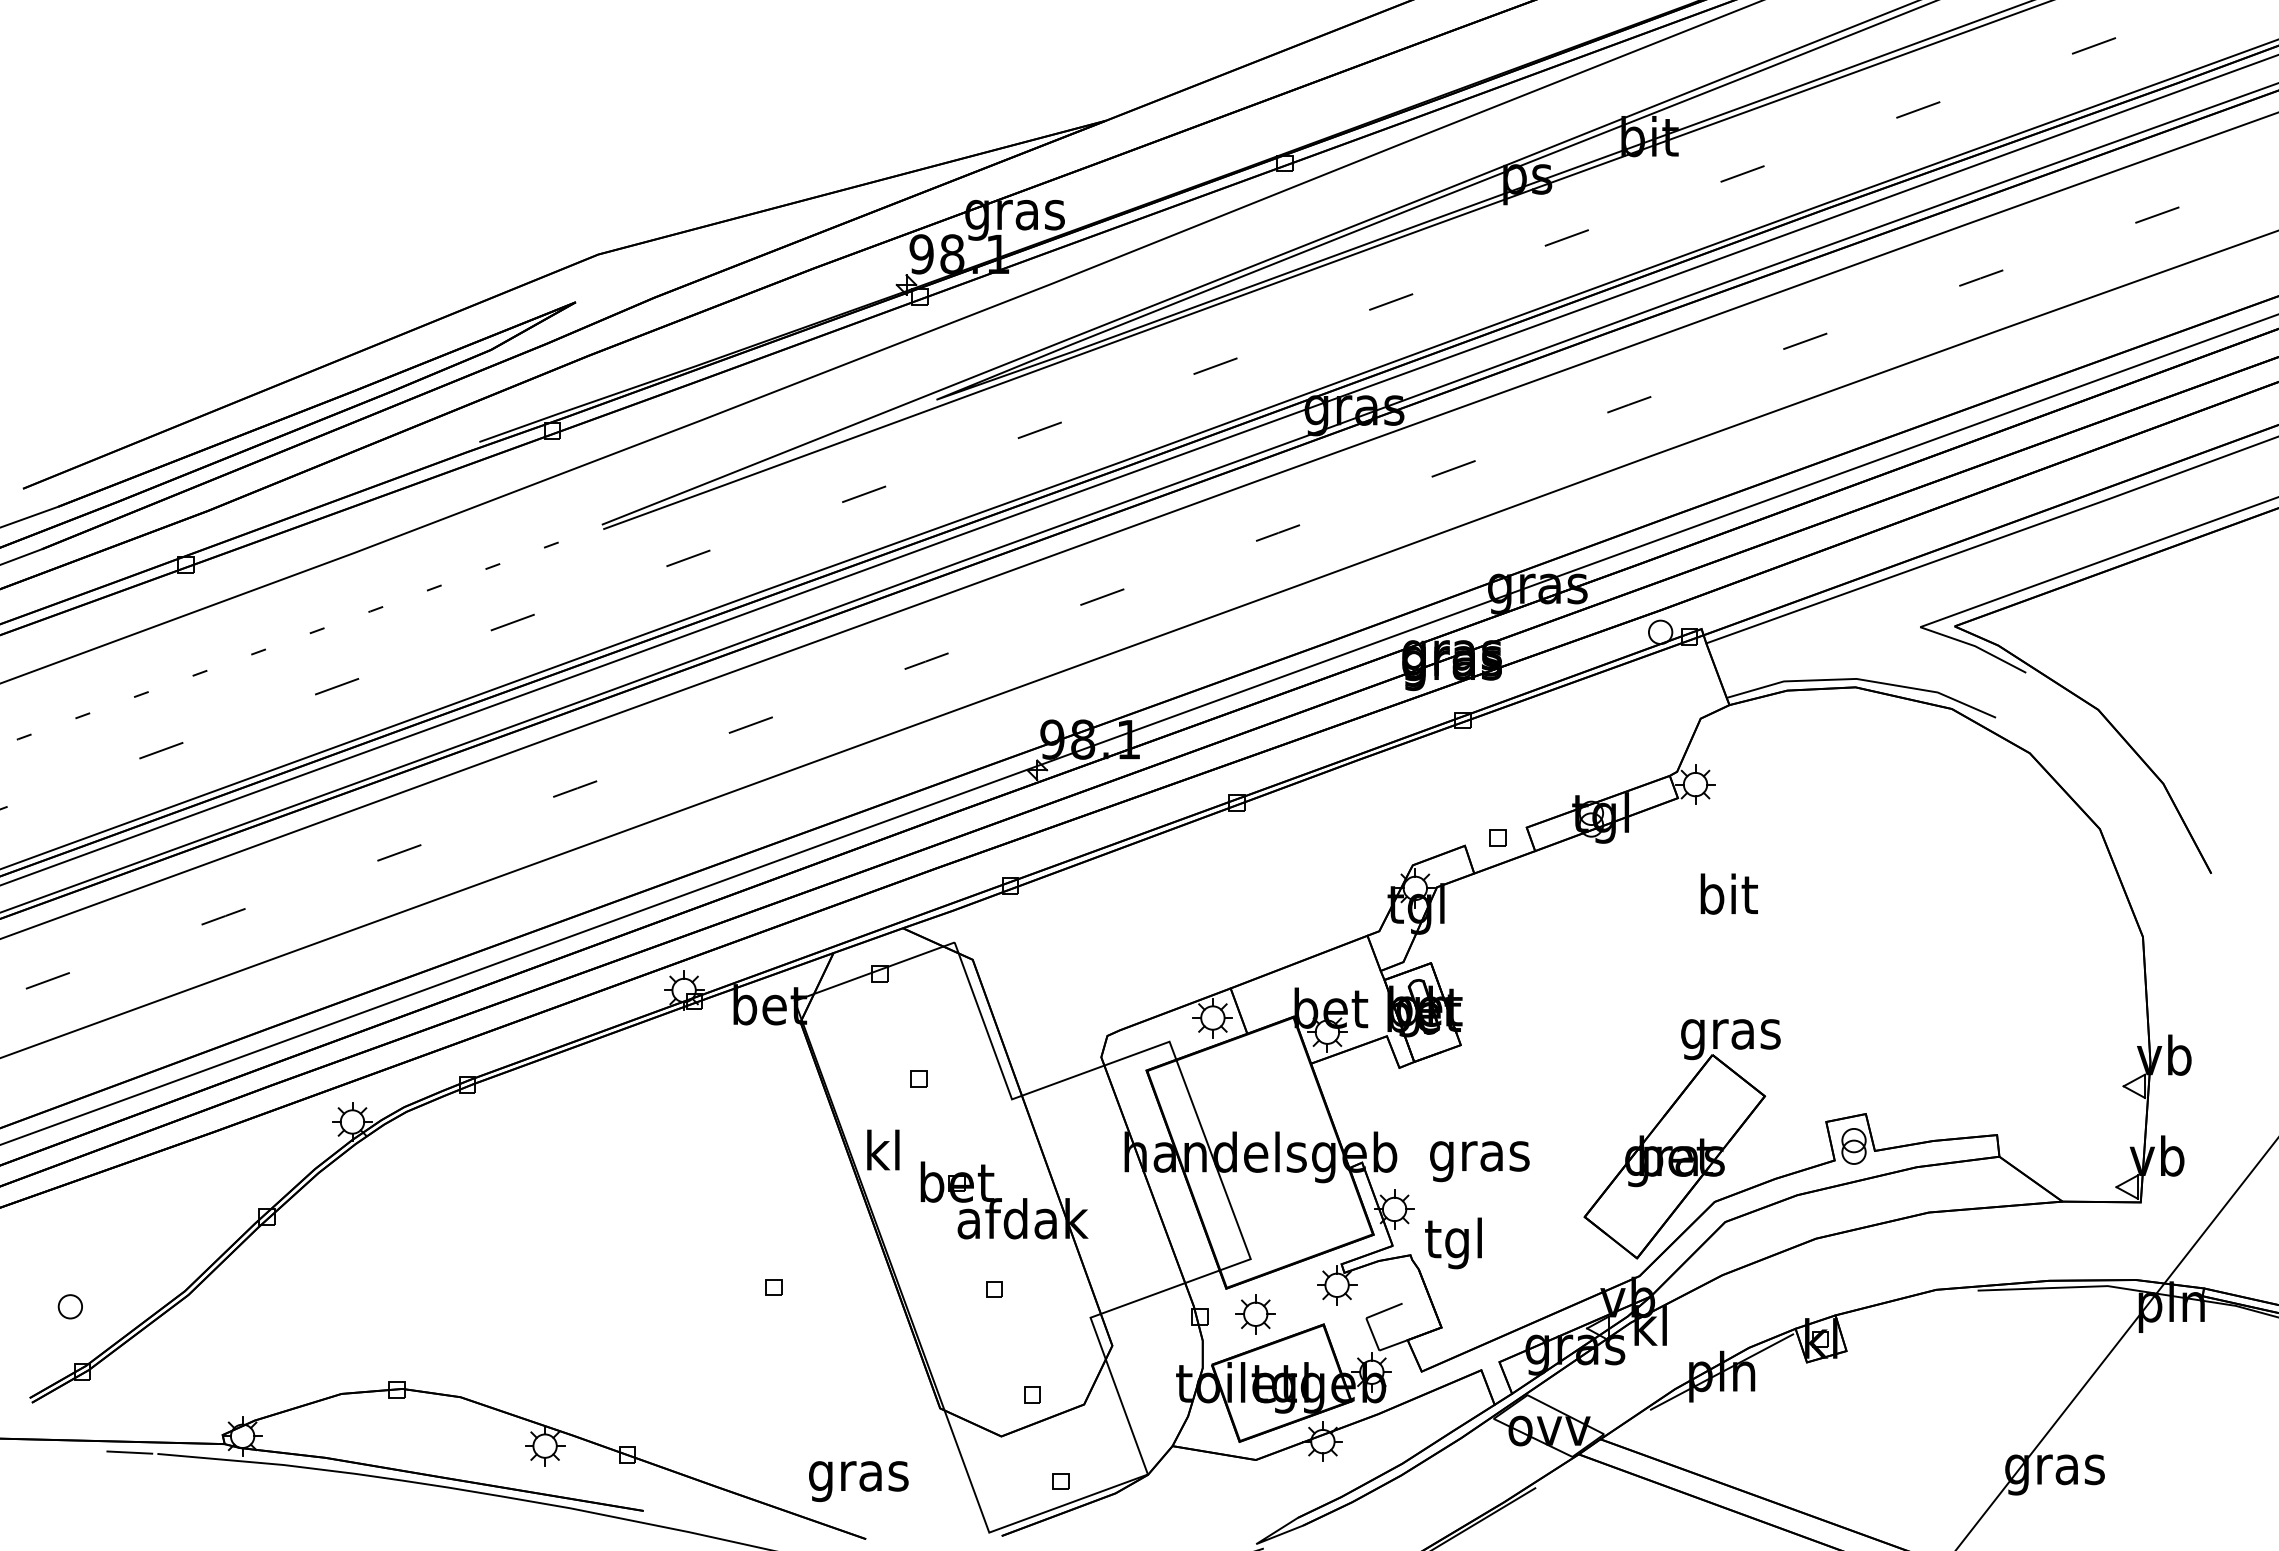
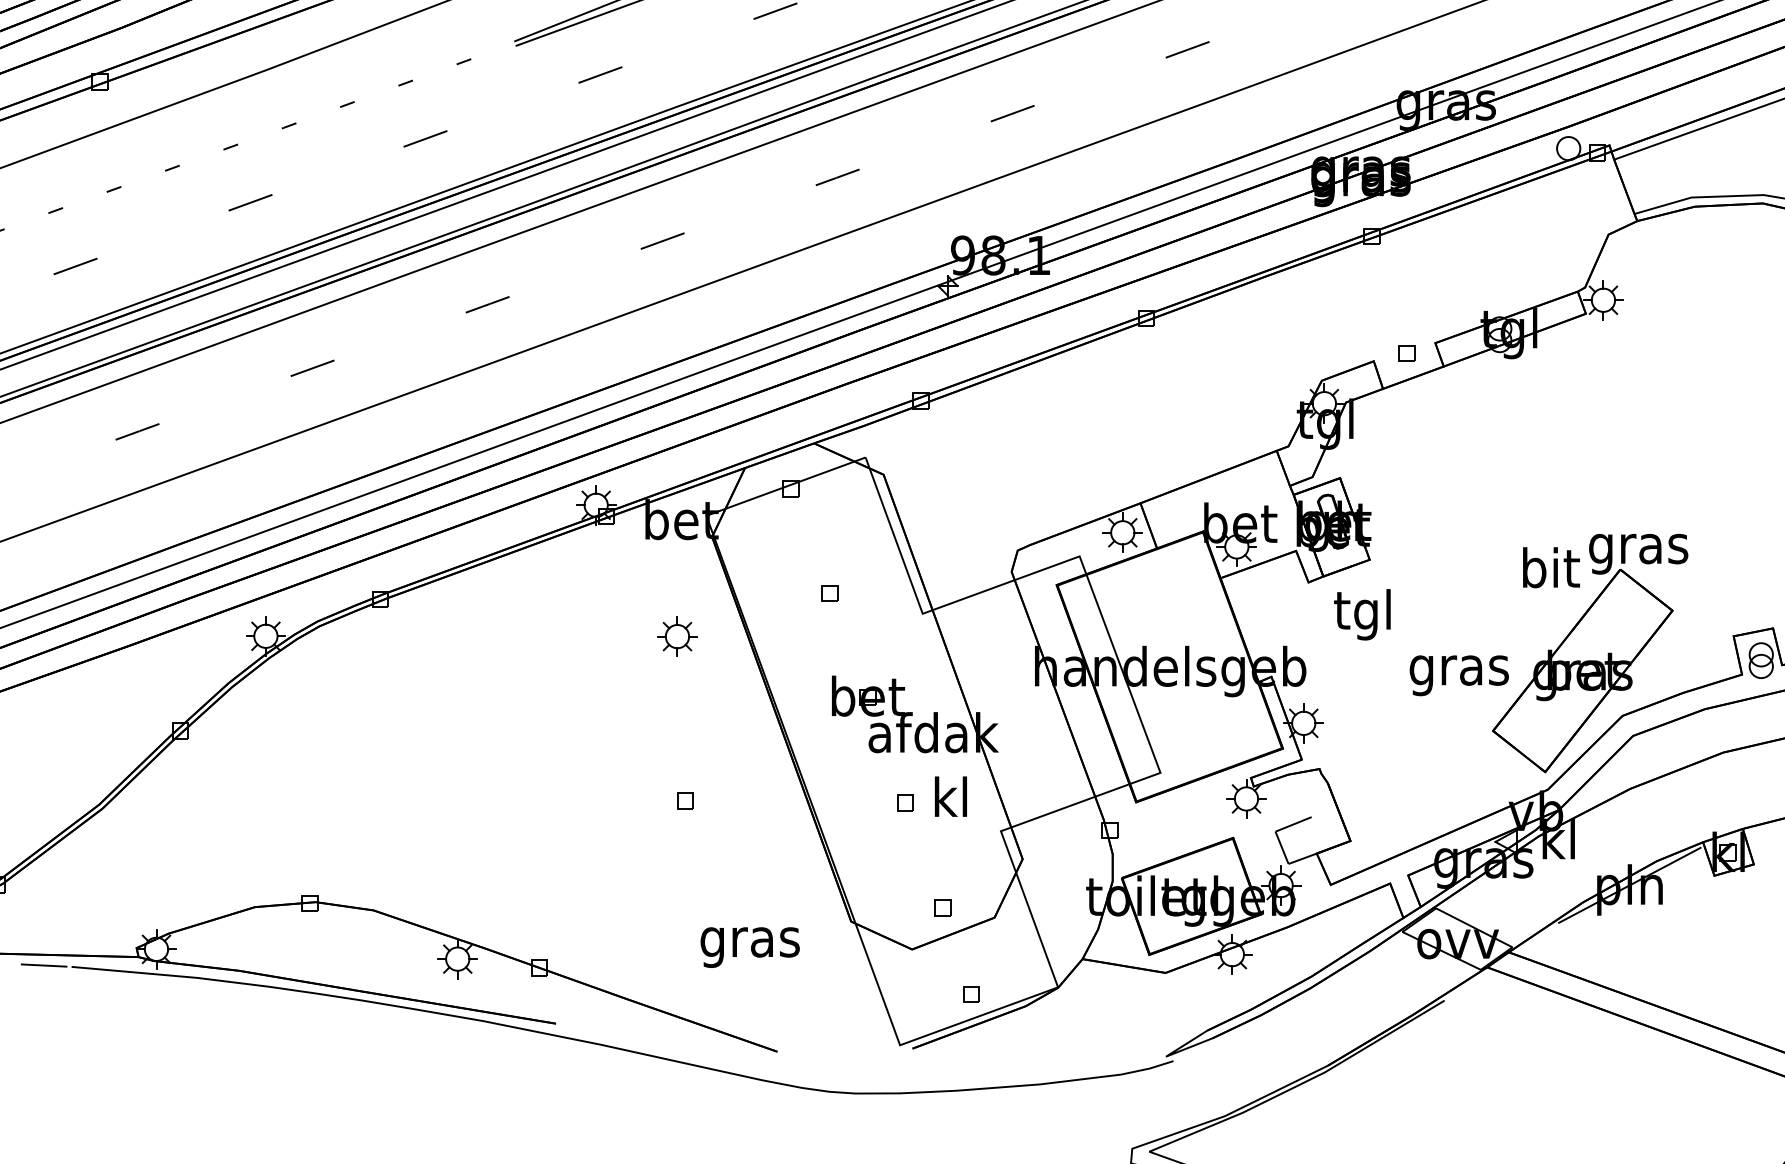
text: (1728, 893) -> (1550, 567), moved
text: (883, 1149) -> (951, 796), moved
text: (1479, 1161) -> (1459, 675), moved
text: (1453, 1243) -> (1362, 614), moved
part: (1255, 1314) -> (677, 636), moved
text: (858, 1481) -> (749, 947), moved

